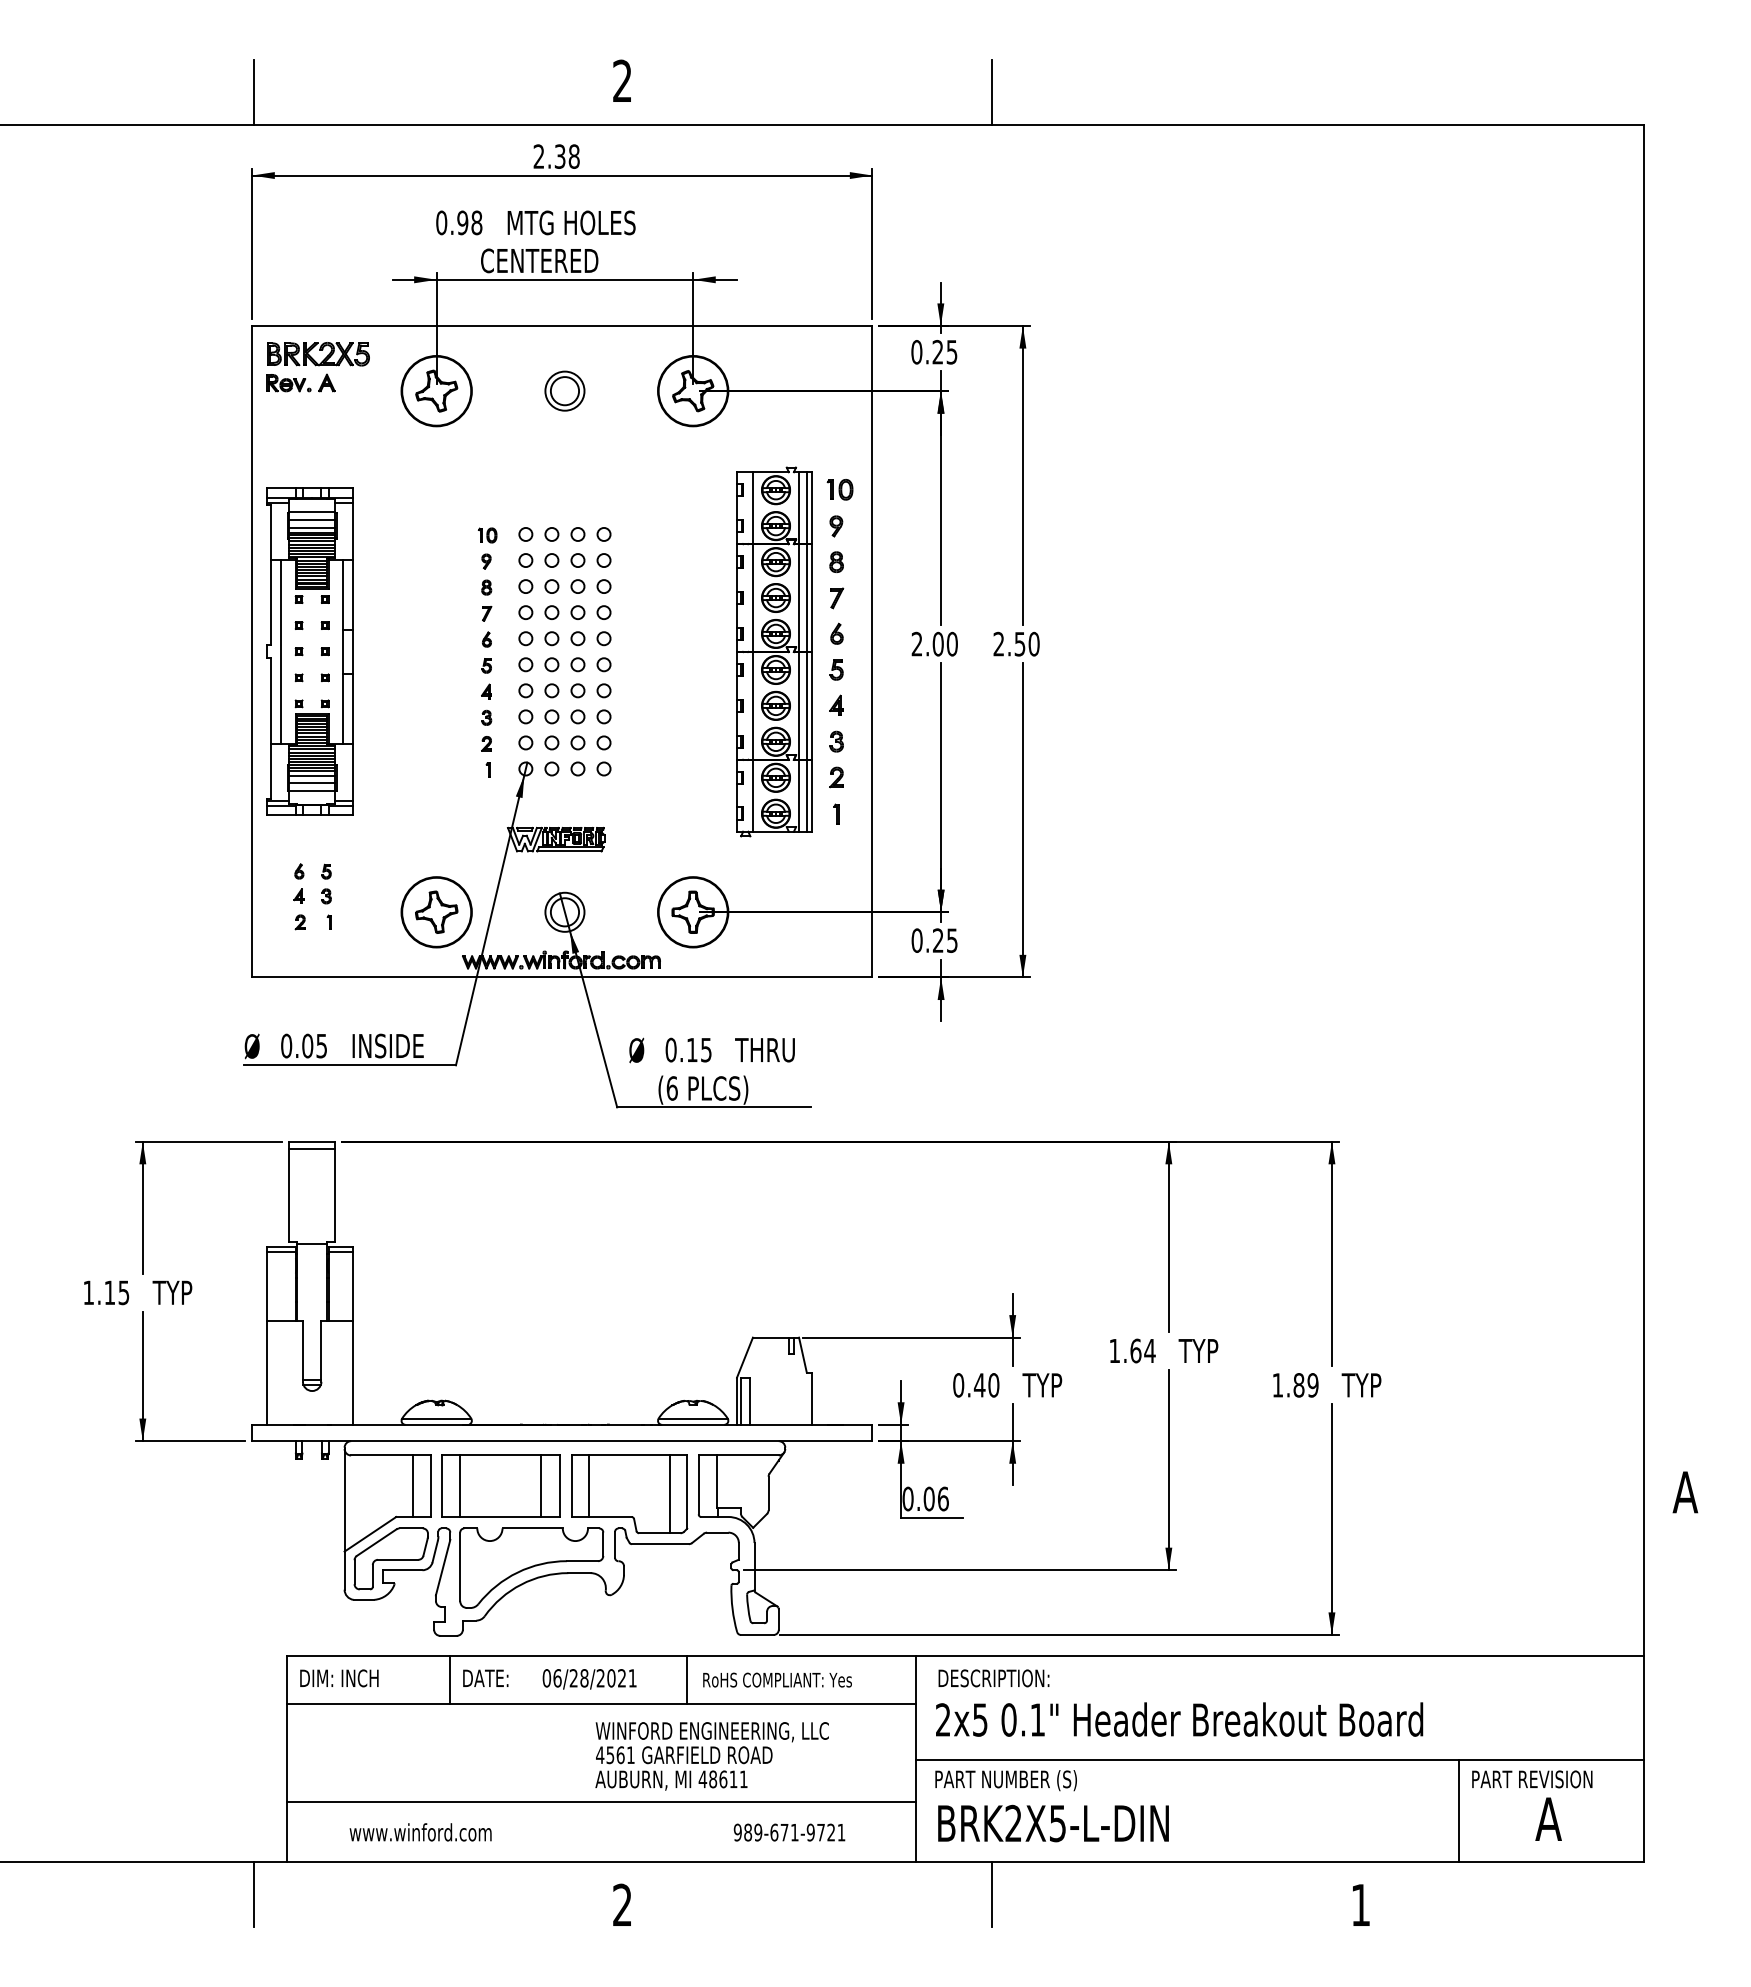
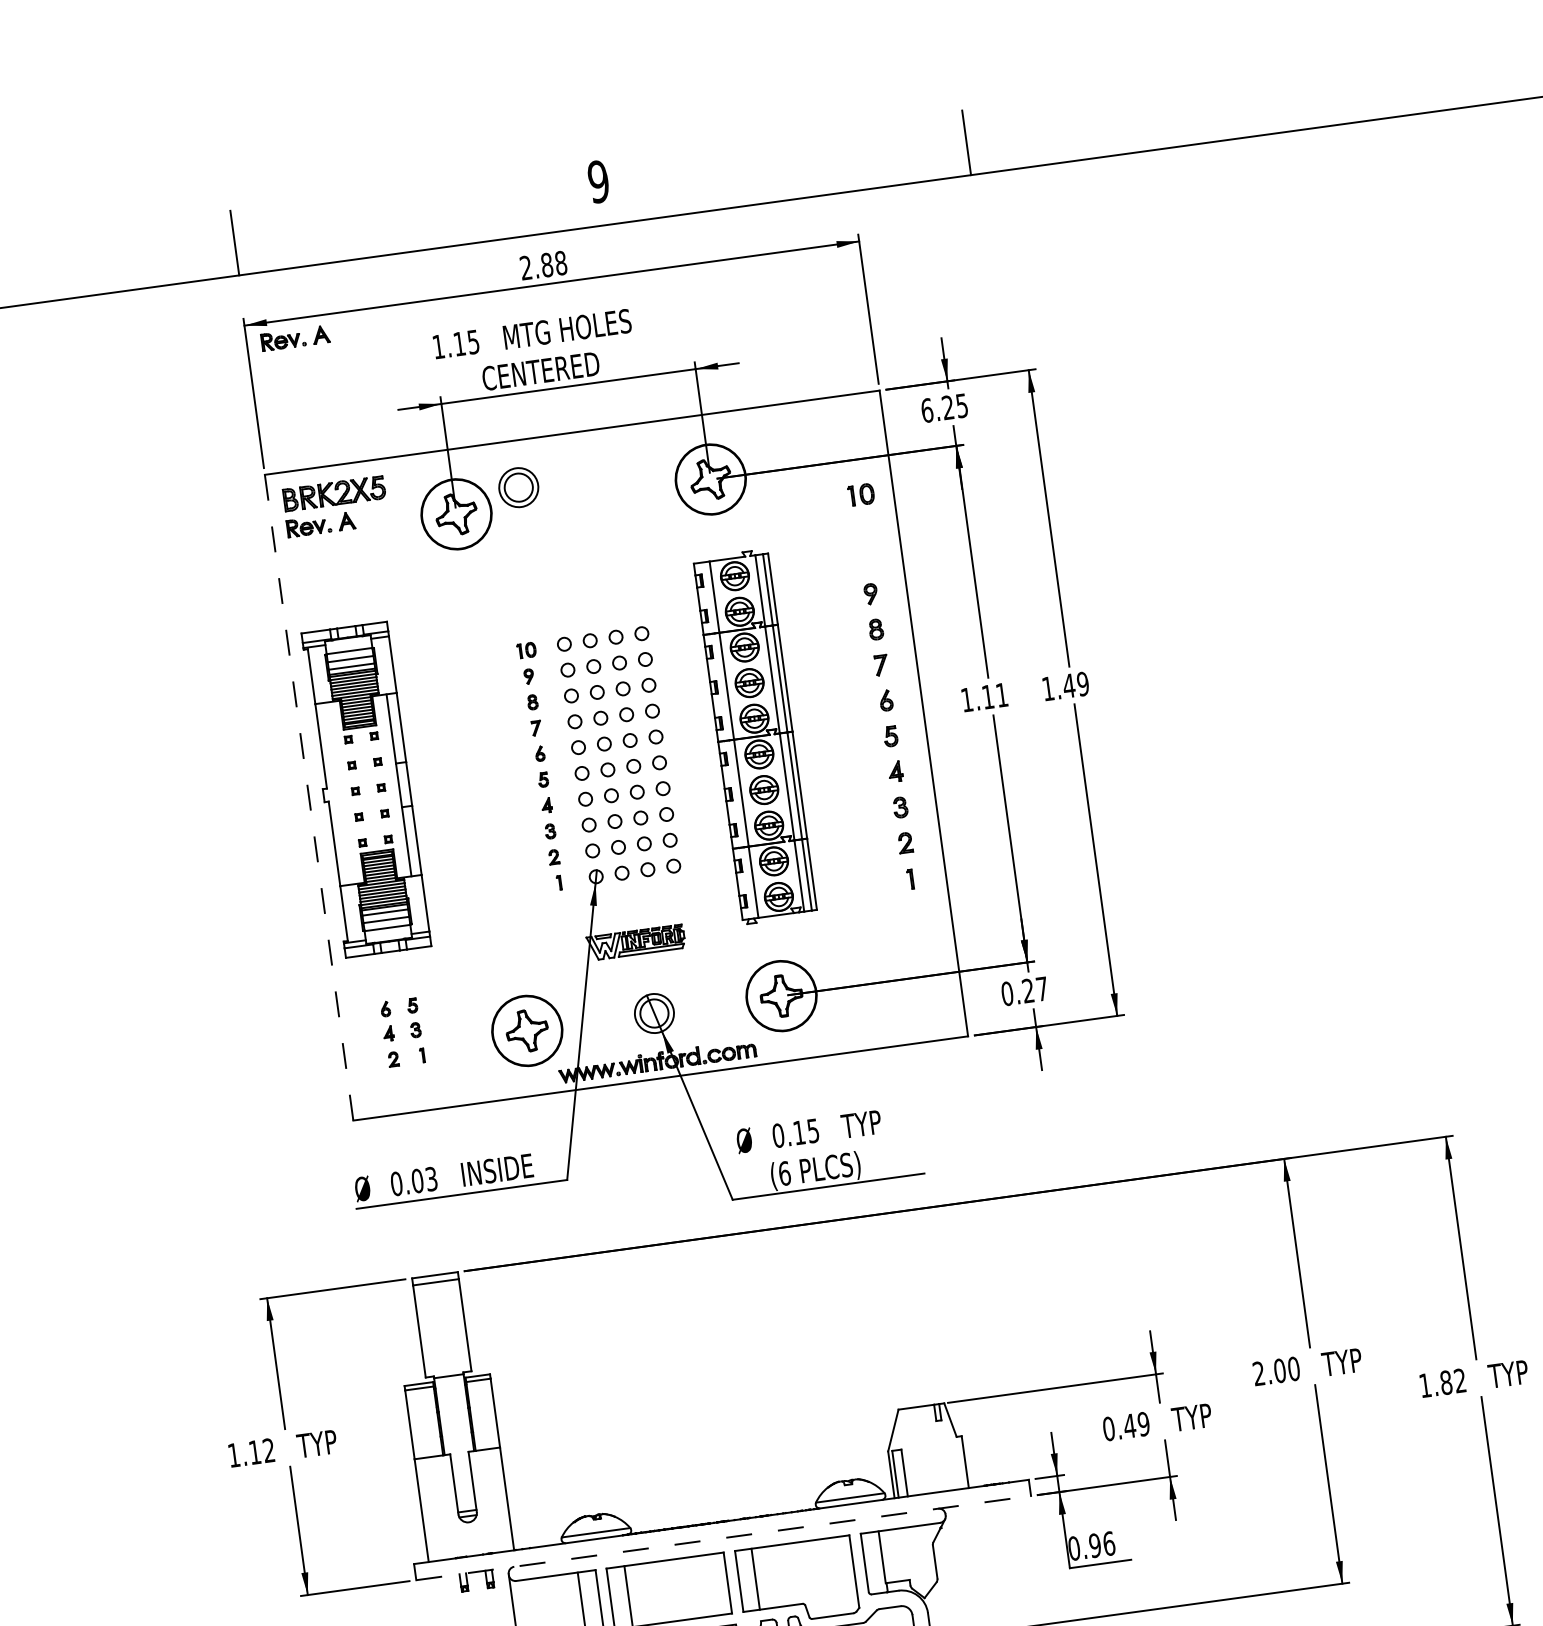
text: (622, 80) -> (598, 181), 2 -> 9
text: (559, 156) -> (546, 265), 2.38 -> 2.88
part: (300, 194) -> (294, 337), added
text: (459, 222) -> (456, 344), 0.98 -> 1.15
text: (916, 351) -> (926, 409), 0.25 -> 6.25
part: (564, 390) -> (518, 487), moved
part: (839, 489) -> (860, 494), moved
text: (934, 643) -> (984, 696), 2.00 -> 1.11
text: (1016, 643) -> (1065, 685), 2.50 -> 1.49
line: (252, 651) -> (309, 797), solid -> dashed
line: (281, 651) -> (338, 793), removed
part: (774, 651) -> (755, 736), moved
text: (952, 940) -> (1042, 988), 0.25 -> 0.27
text: (322, 1045) -> (432, 1178), 0.05 -> 0.03
text: (771, 1050) -> (877, 1122), THRU -> TYP
text: (123, 1292) -> (268, 1450), 1.15 -> 1.12
text: (1132, 1350) -> (1276, 1370), 1.64 -> 2.00
text: (993, 1385) -> (1143, 1424), 0.40 -> 0.49
text: (1312, 1385) -> (1459, 1381), 1.89 -> 1.82
line: (562, 1441) -> (723, 1538), solid -> dashed
line: (541, 1485) -> (709, 1584), removed
line: (669, 1494) -> (837, 1576), removed
text: (928, 1499) -> (1094, 1546), 0.06 -> 0.96

